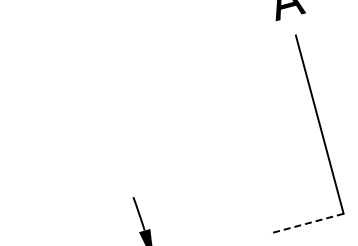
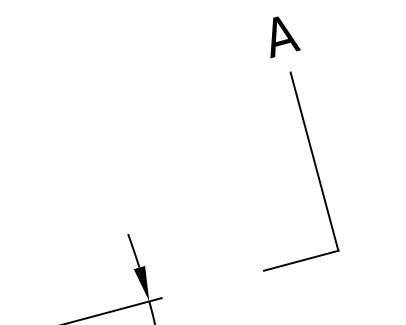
line: (306, 223) -> (301, 260), dashed -> solid

